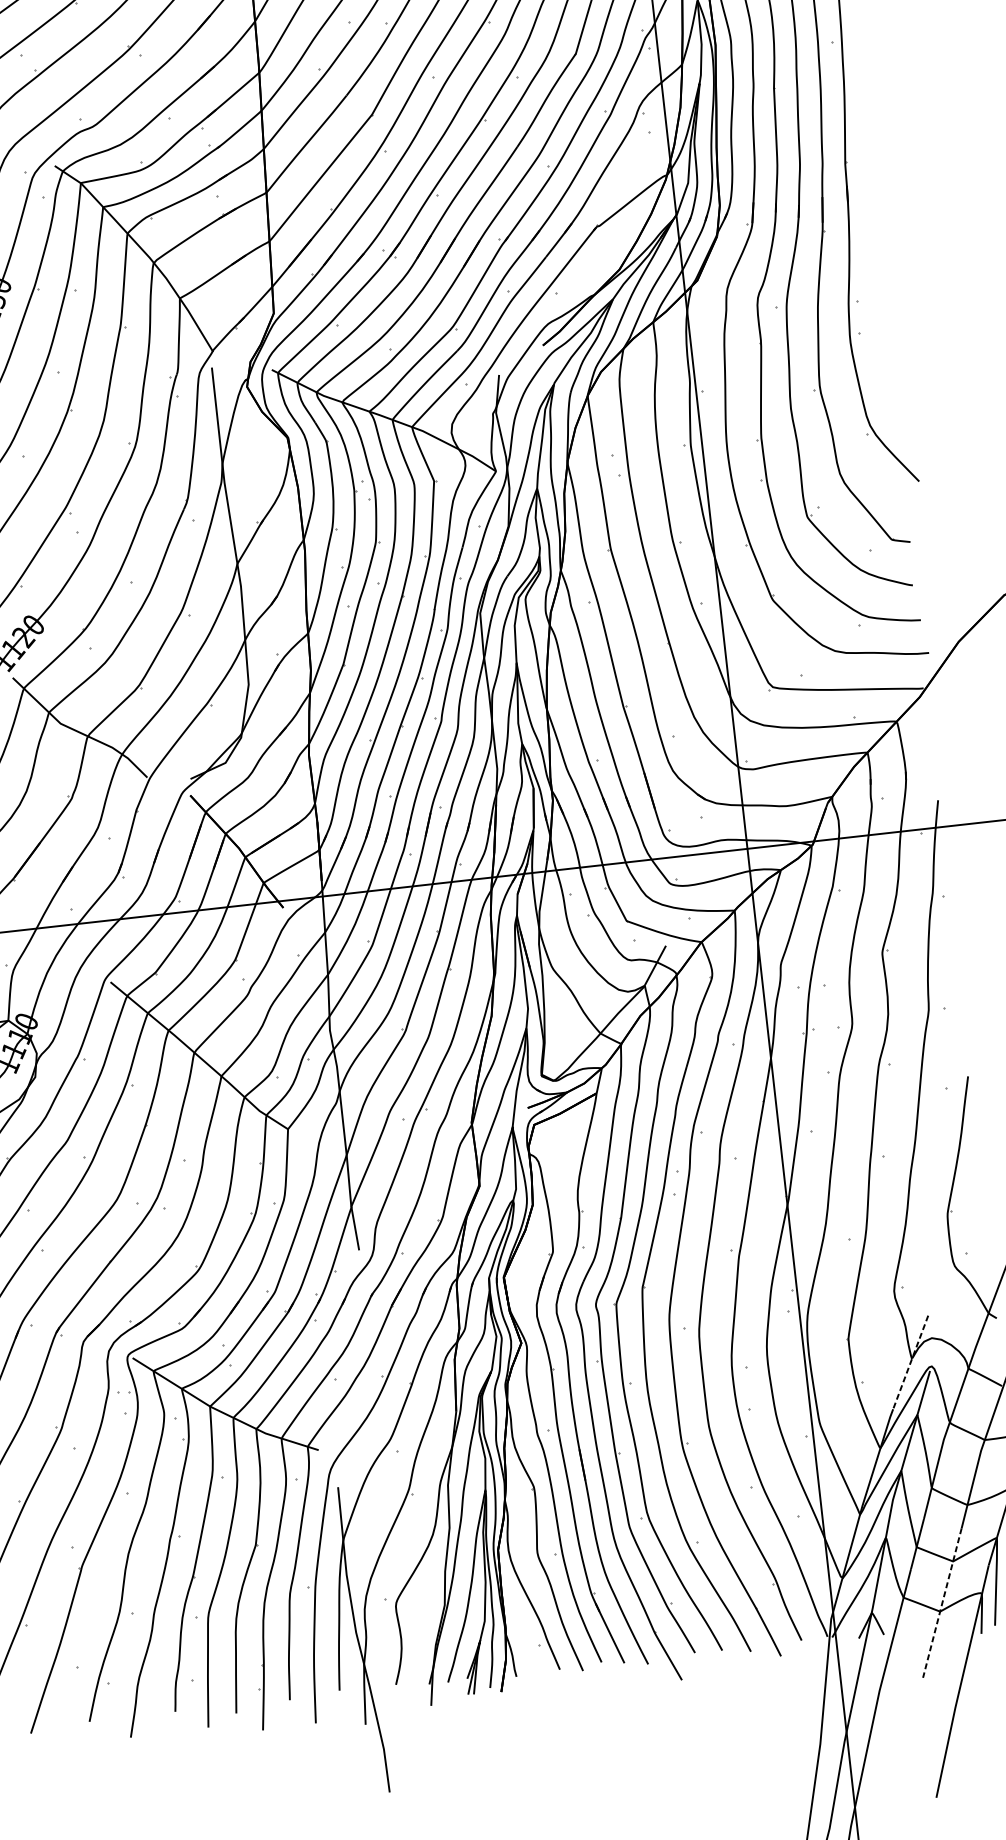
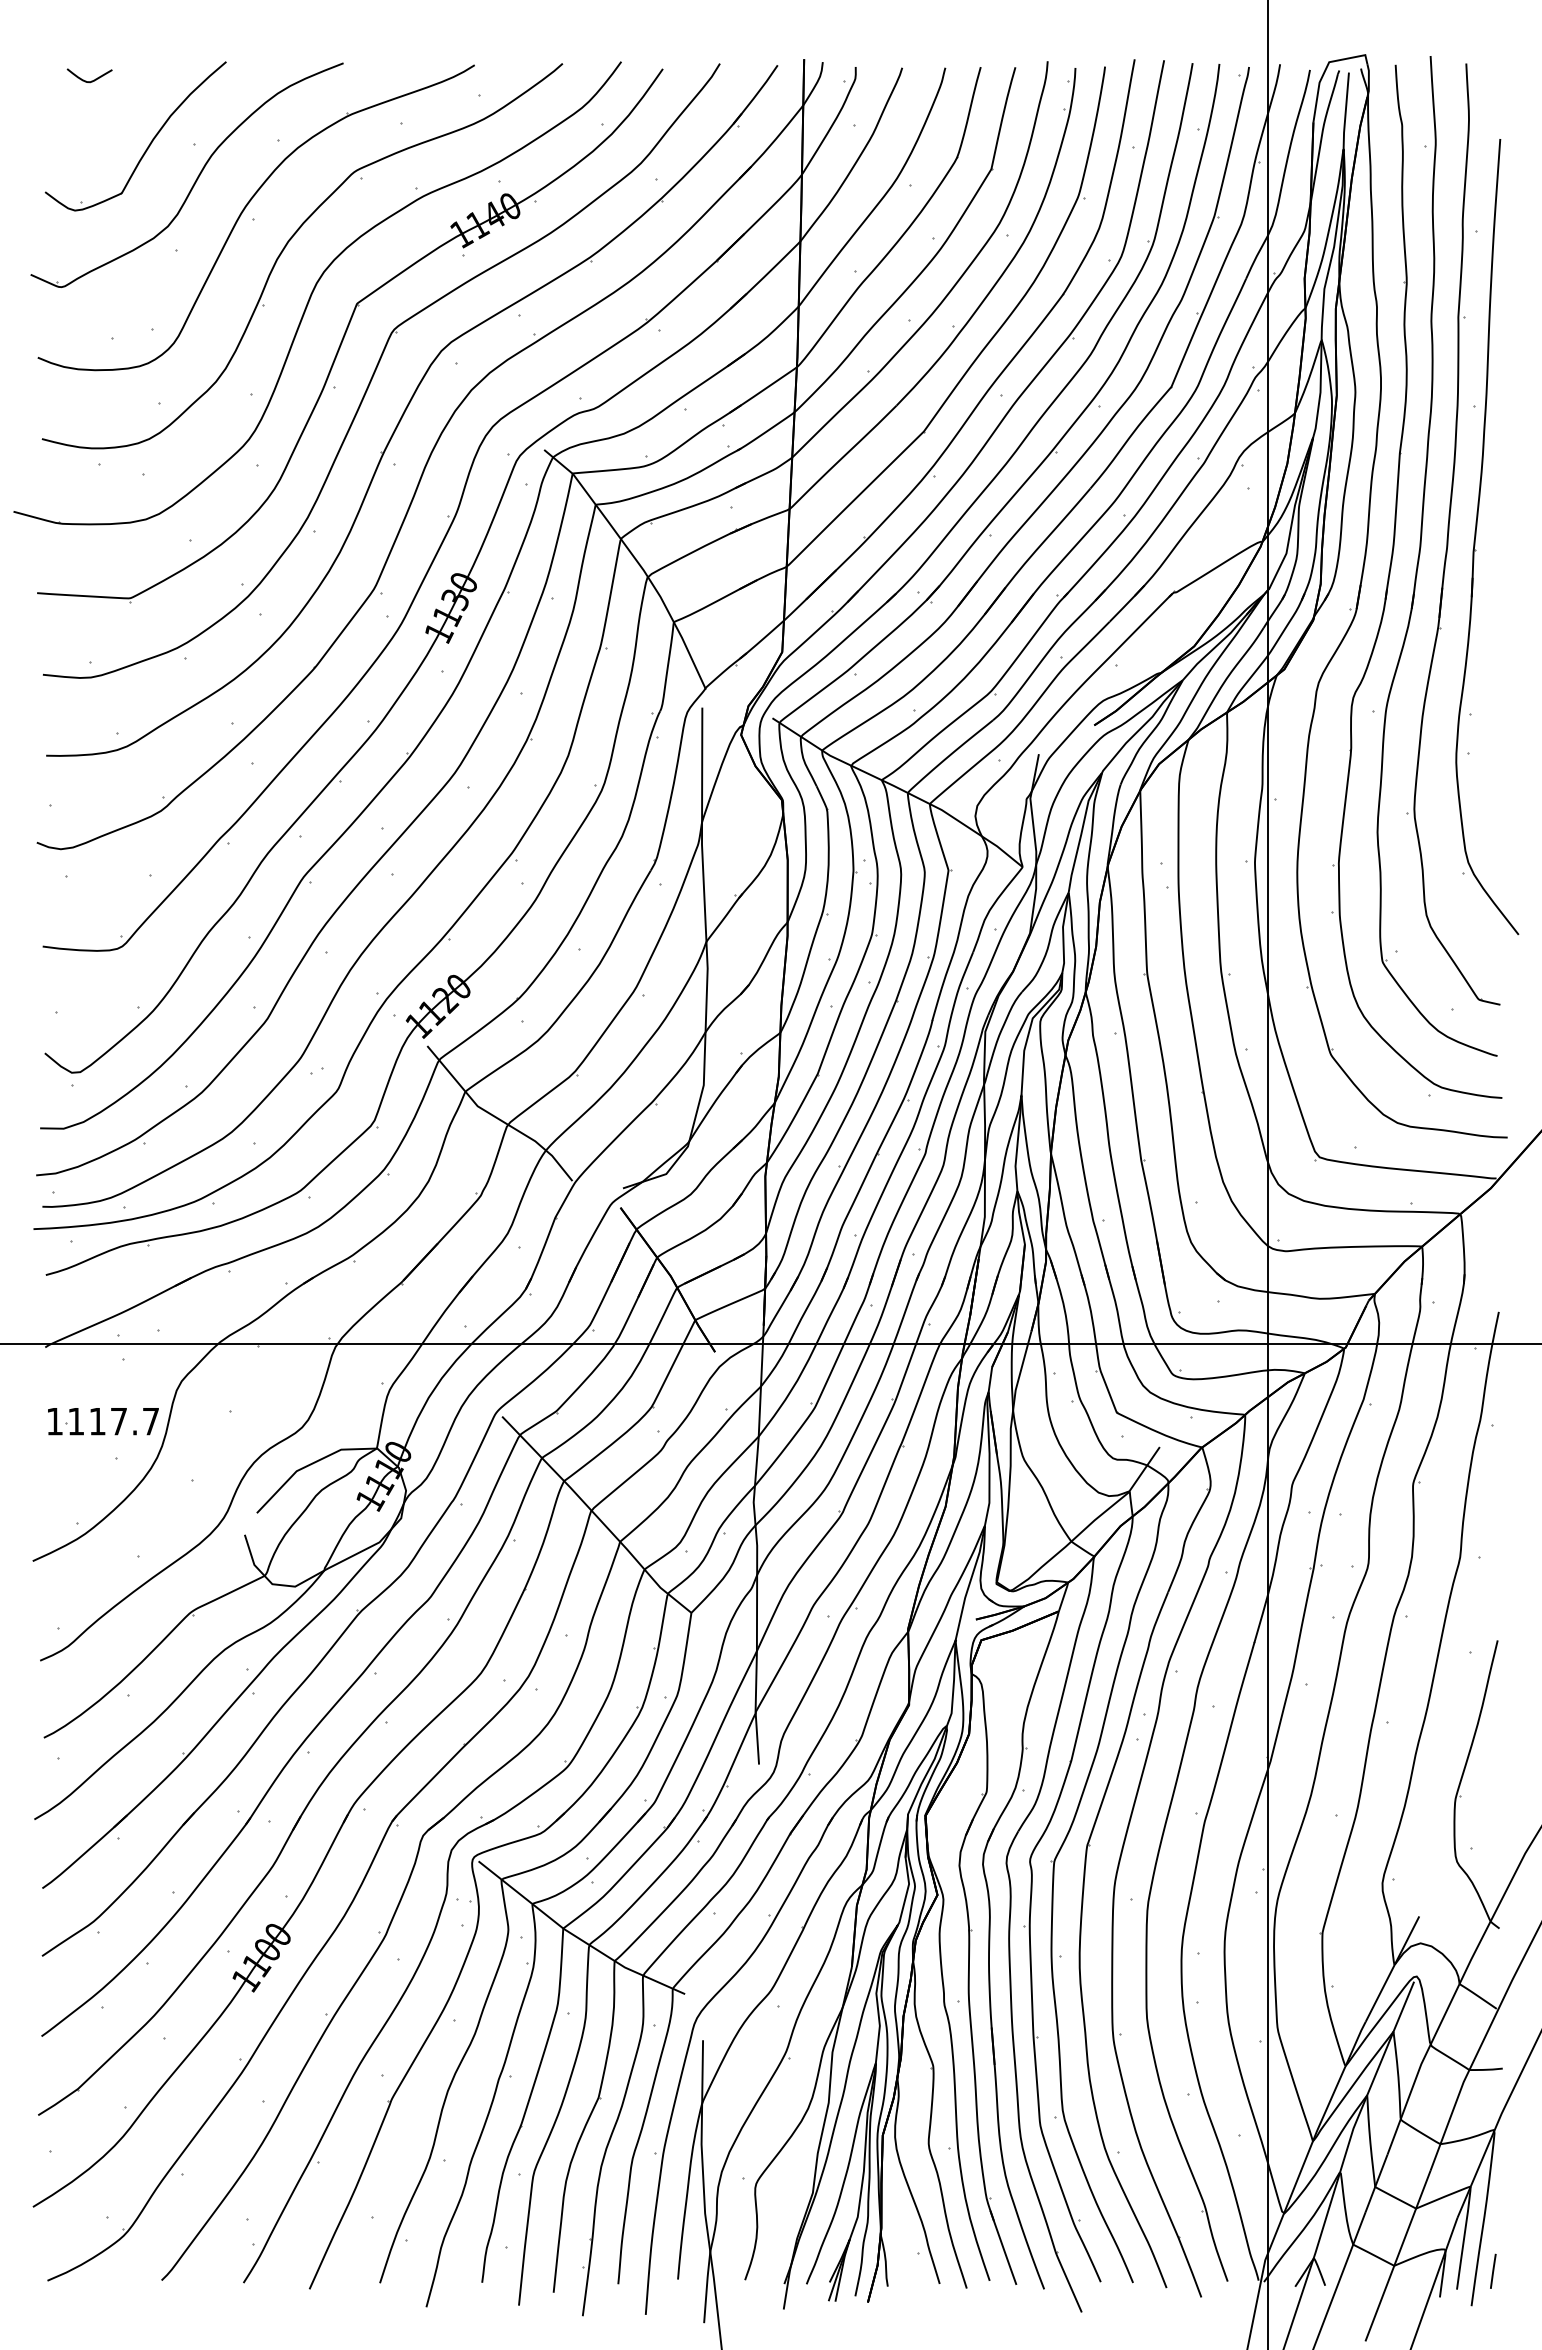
line: (910, 1362) -> (1392, 1969), dashed -> solid
line: (941, 1603) -> (1397, 2256), dashed -> solid

